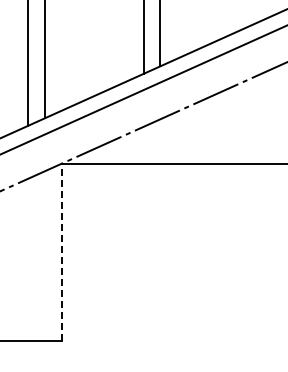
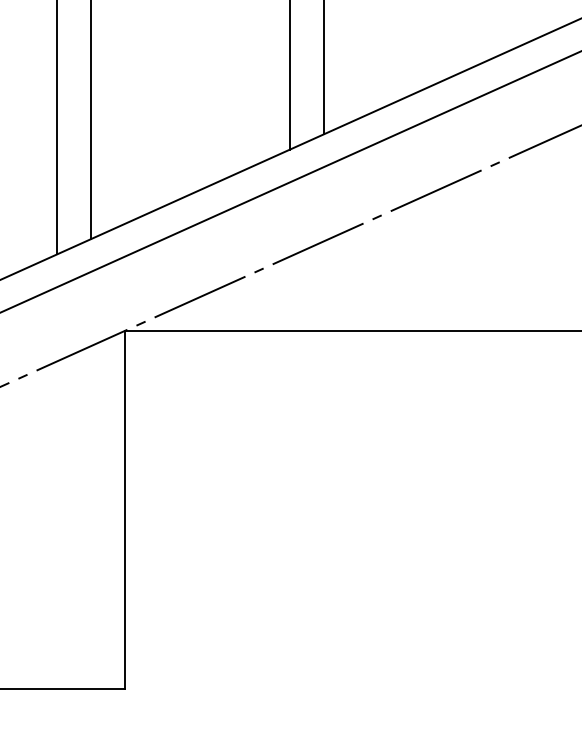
line: (61, 252) -> (124, 510), dashed -> solid

